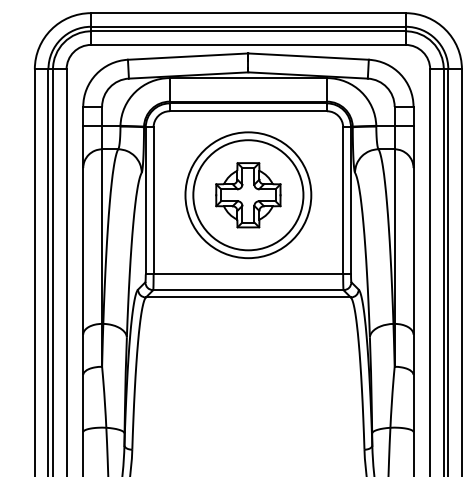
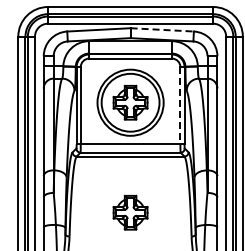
line: (309, 55) -> (162, 29), solid -> dashed
line: (343, 200) -> (180, 105), solid -> dashed
part: (248, 403) -> (130, 212), added

